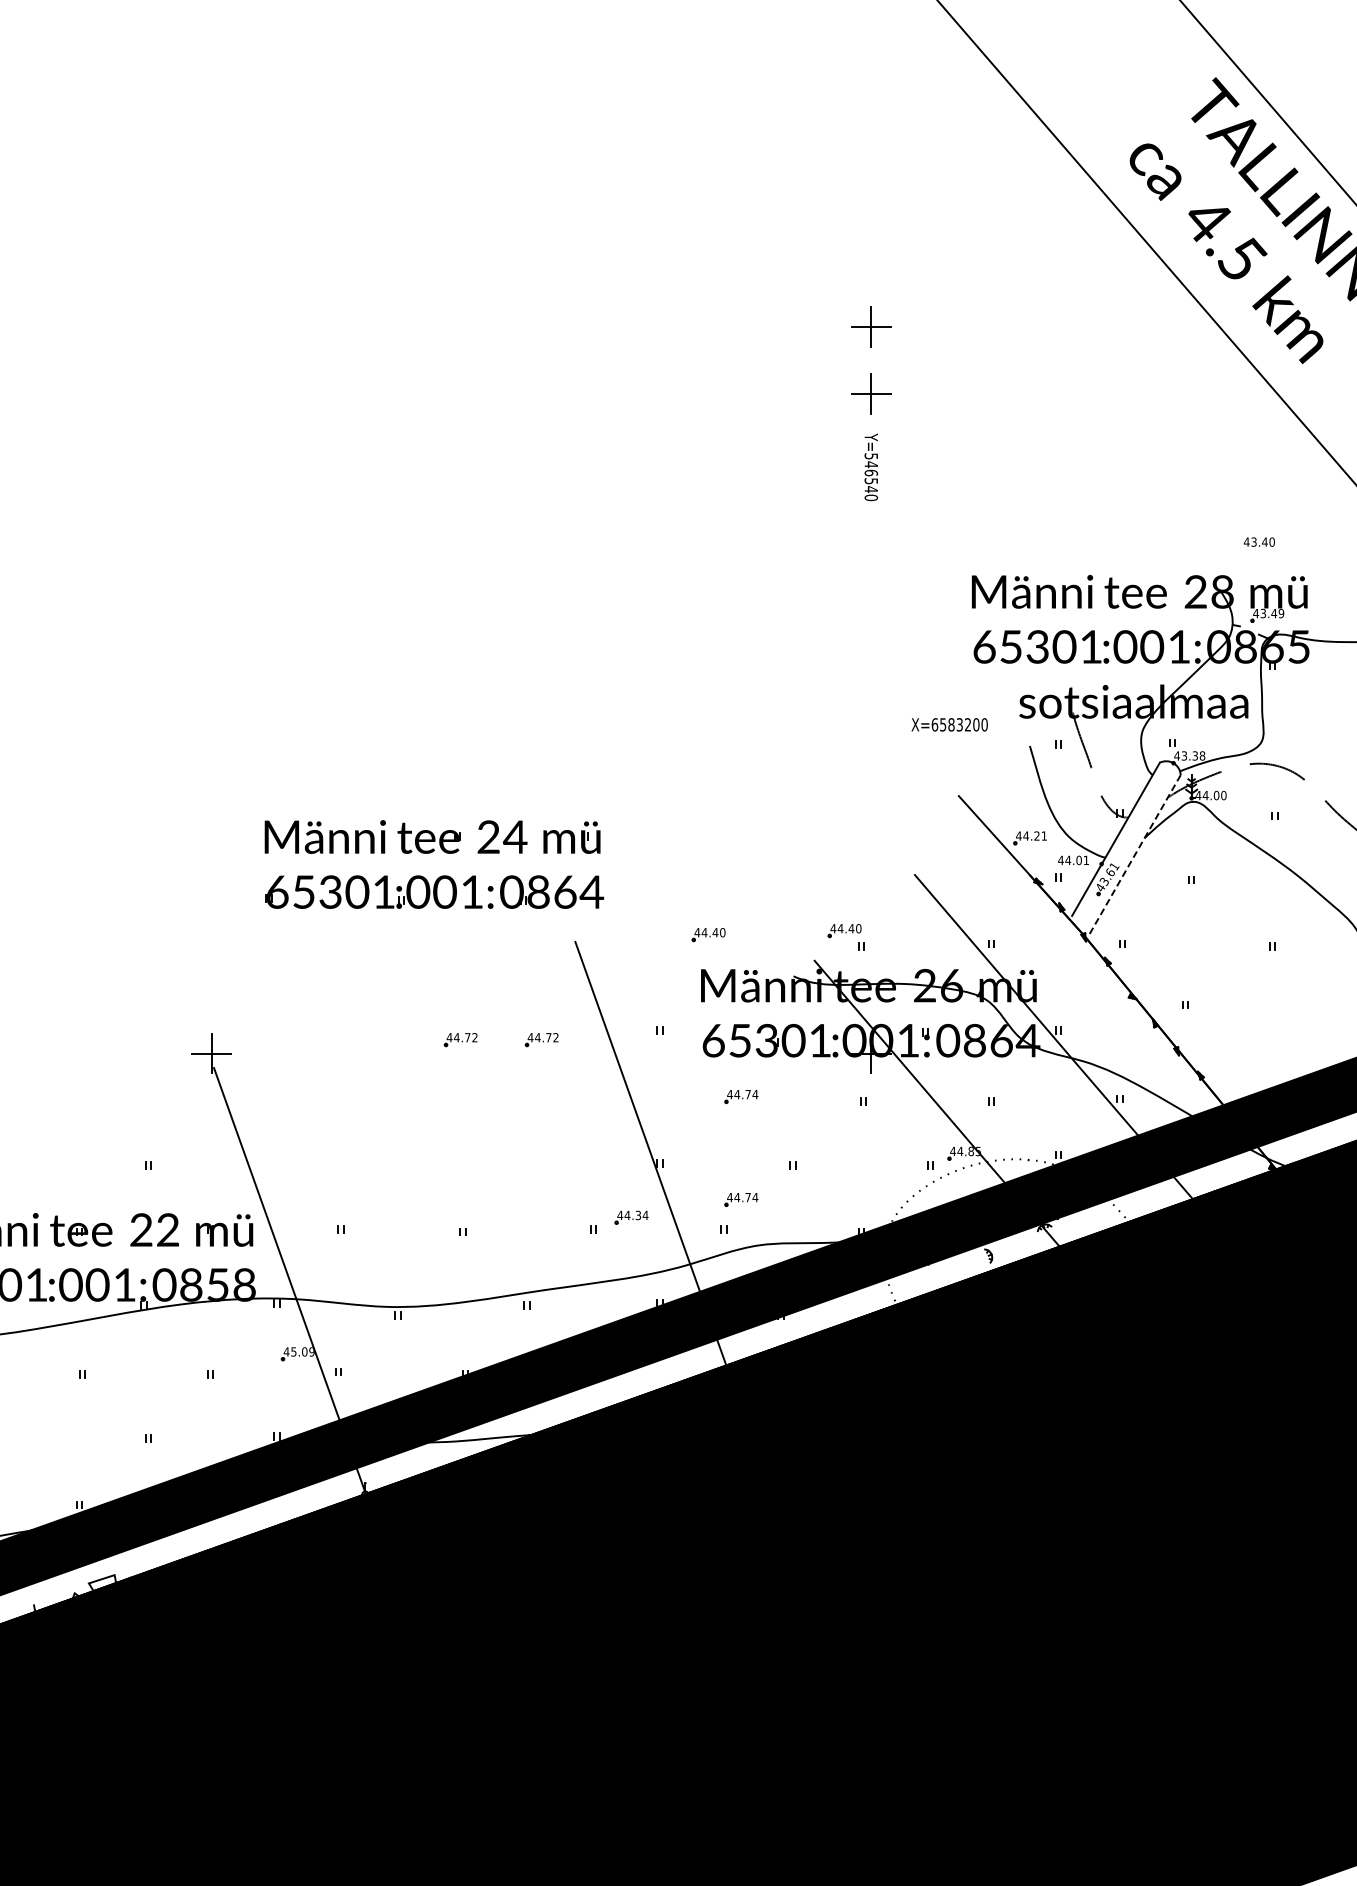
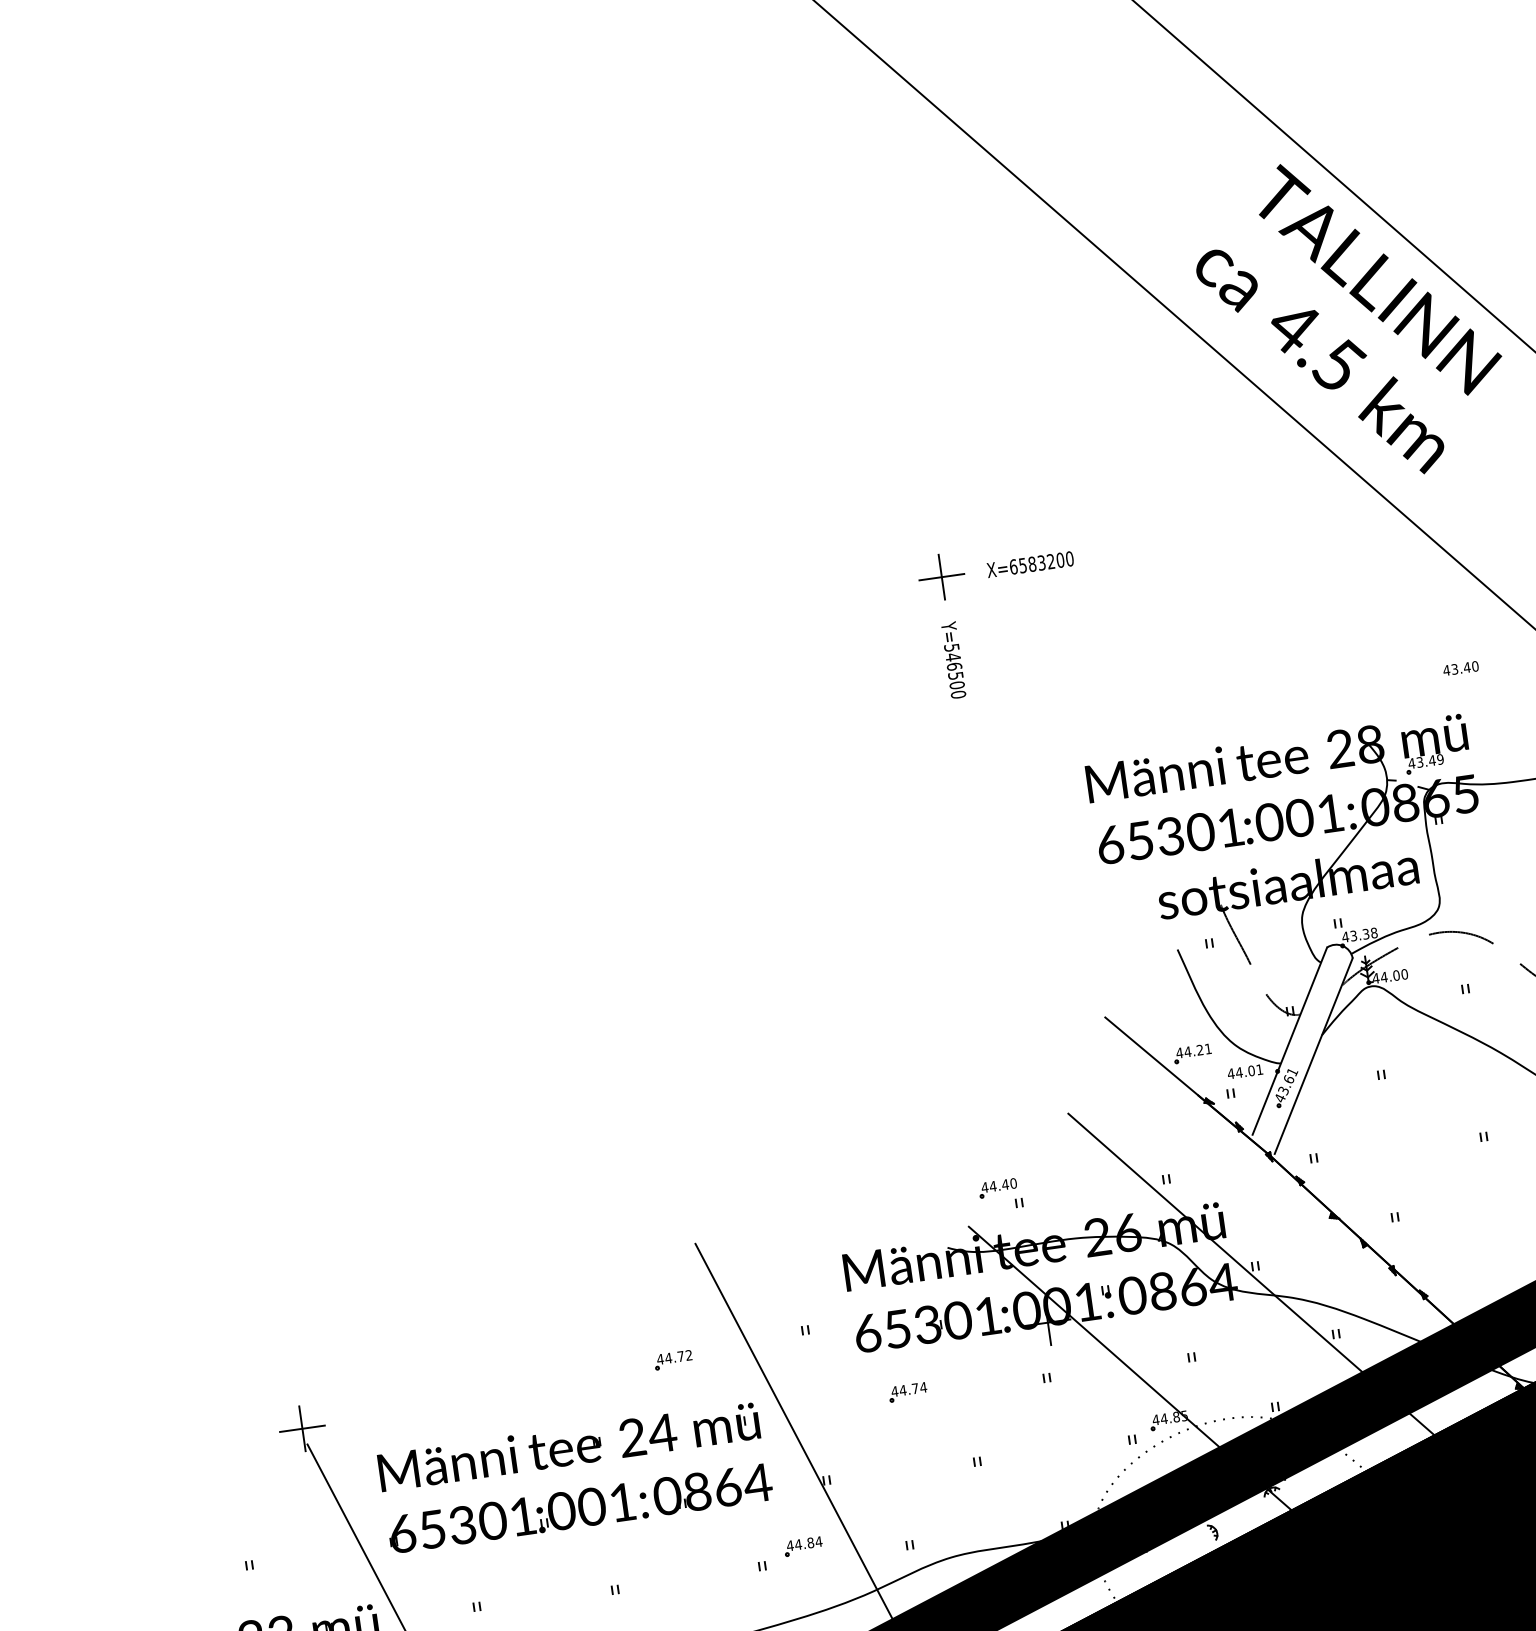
part: (871, 326) -> (931, 501), removed
text: (871, 489) -> (957, 685), Y=546540 -> Y=546500
text: (1258, 541) -> (1459, 667), moved
text: (949, 724) -> (1030, 564), moved
part: (430, 853) -> (569, 1465), moved
line: (1134, 855) -> (1313, 1056), dashed -> solid
part: (708, 935) -> (844, 1215), removed
part: (460, 1040) -> (581, 1373), removed
part: (741, 1199) -> (924, 1508), removed
text: (638, 1215) -> (810, 1542), 44.34 -> 44.84

